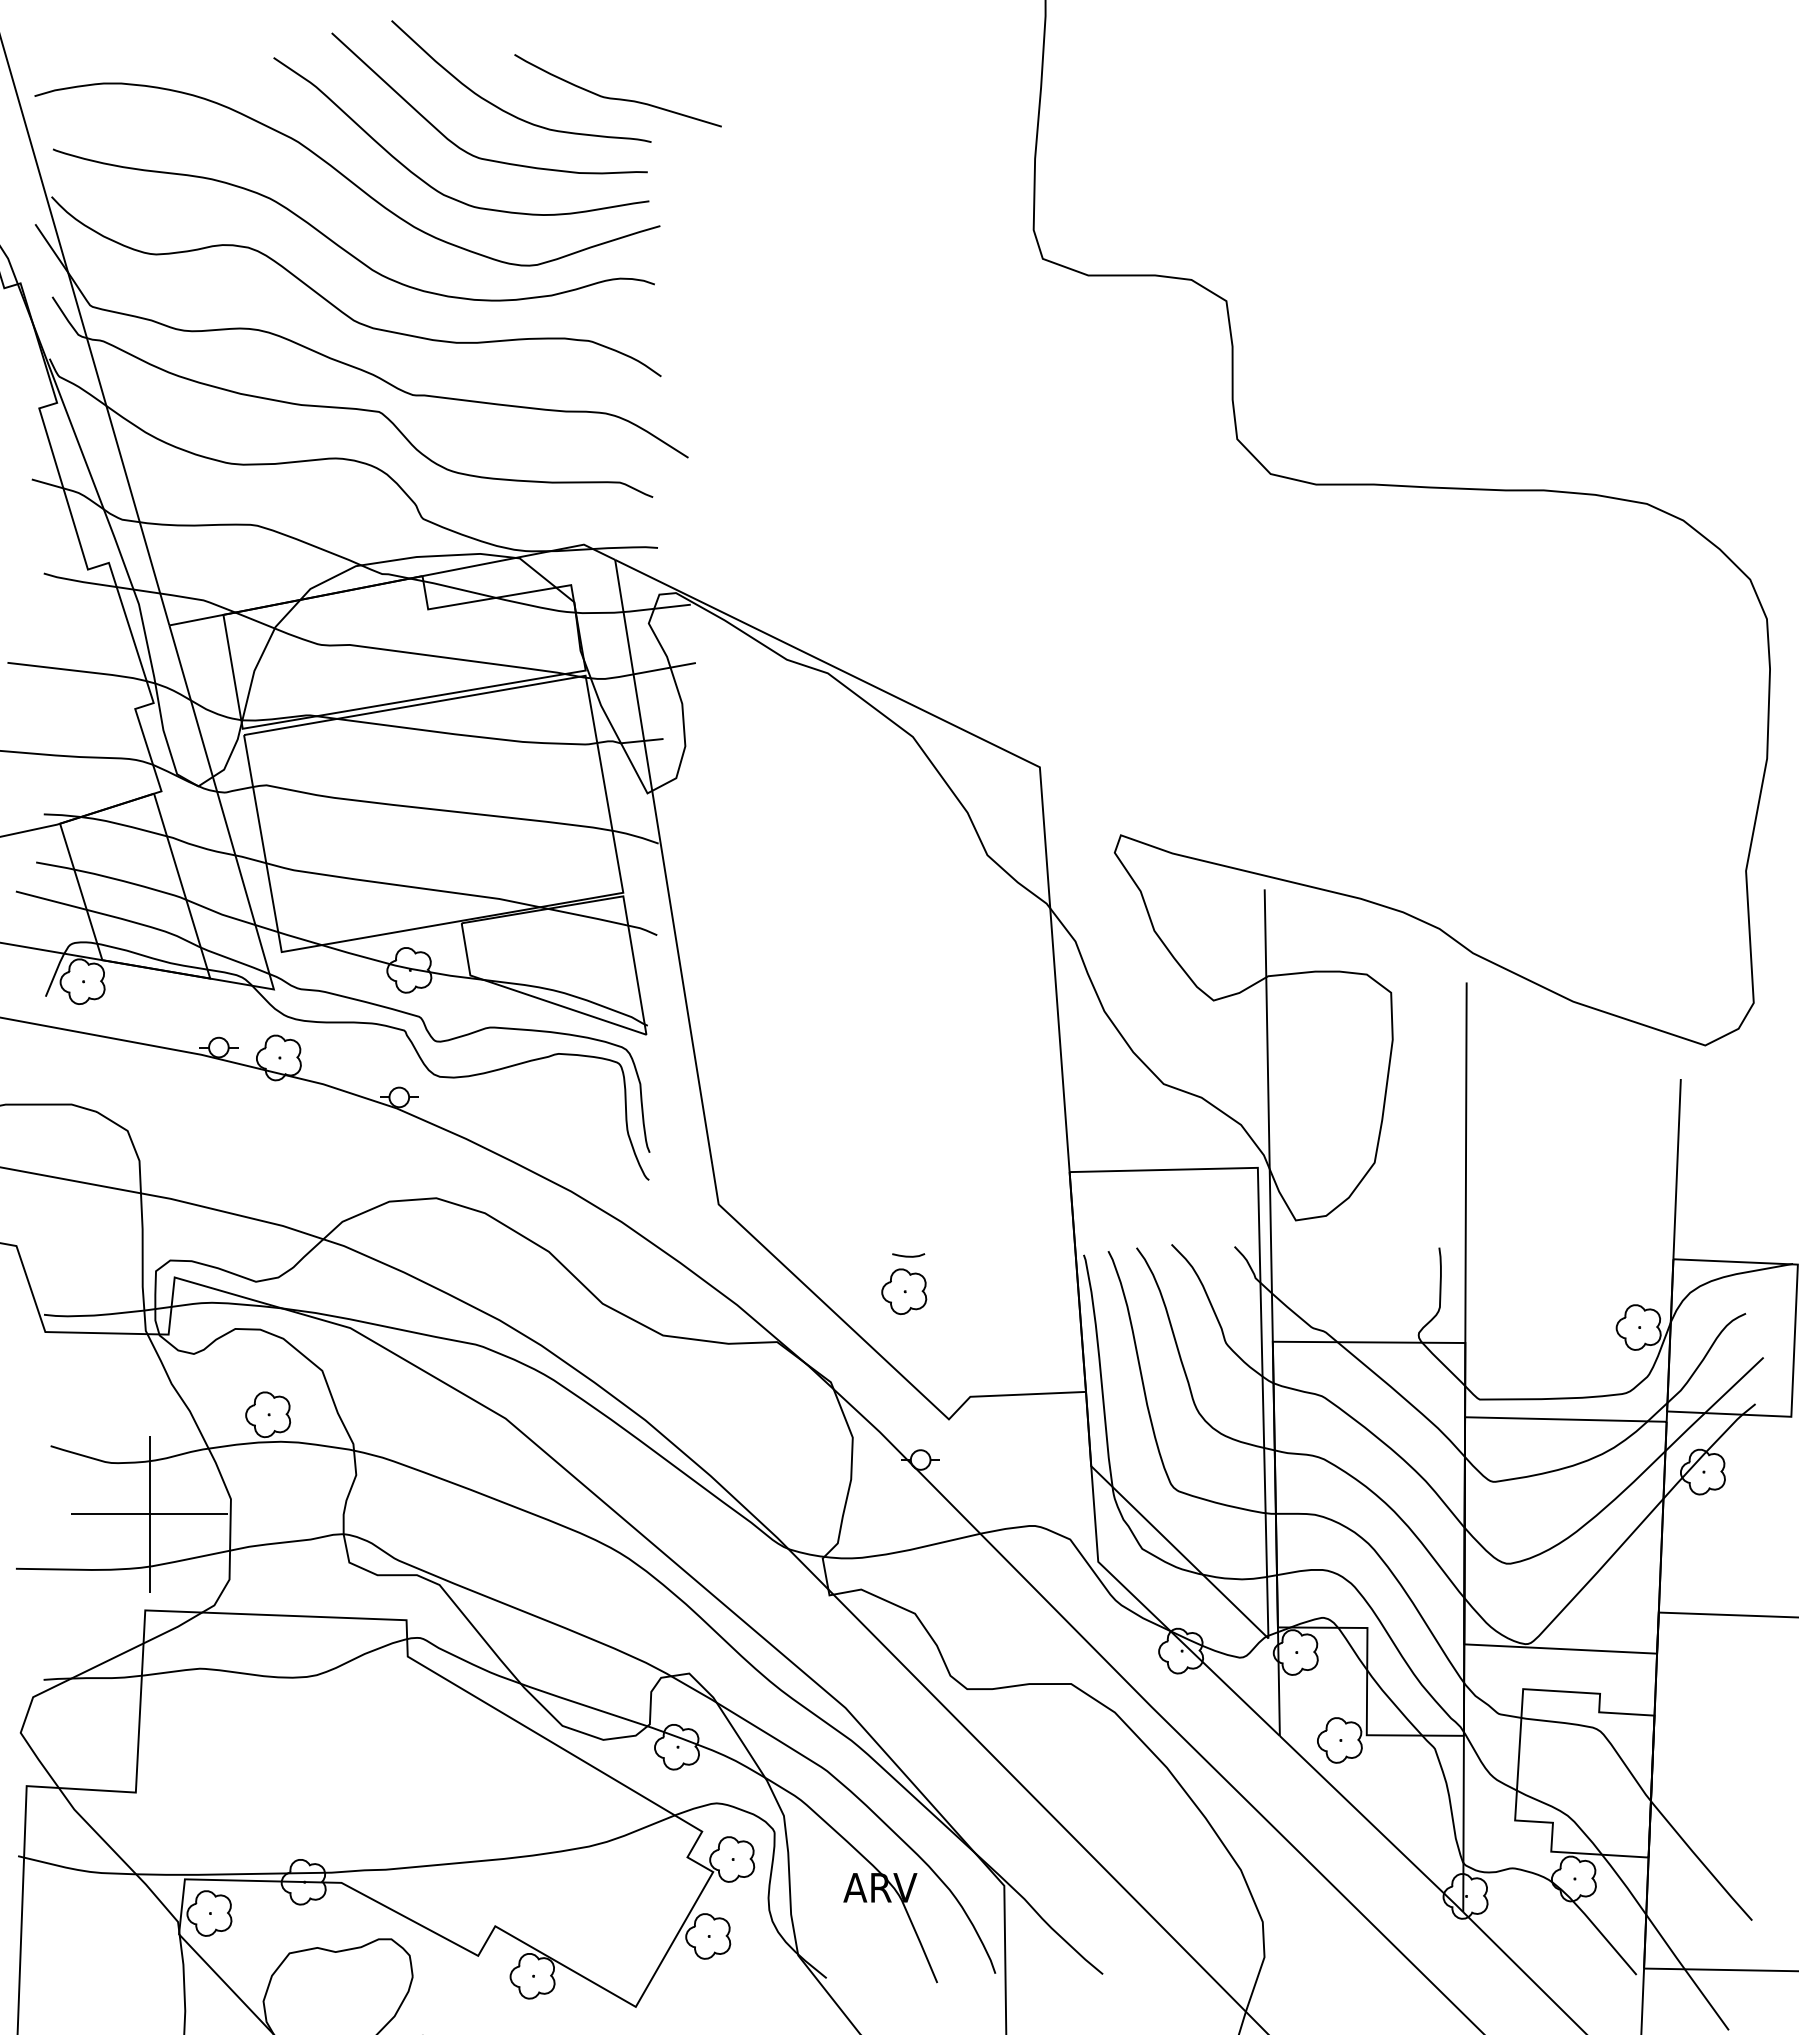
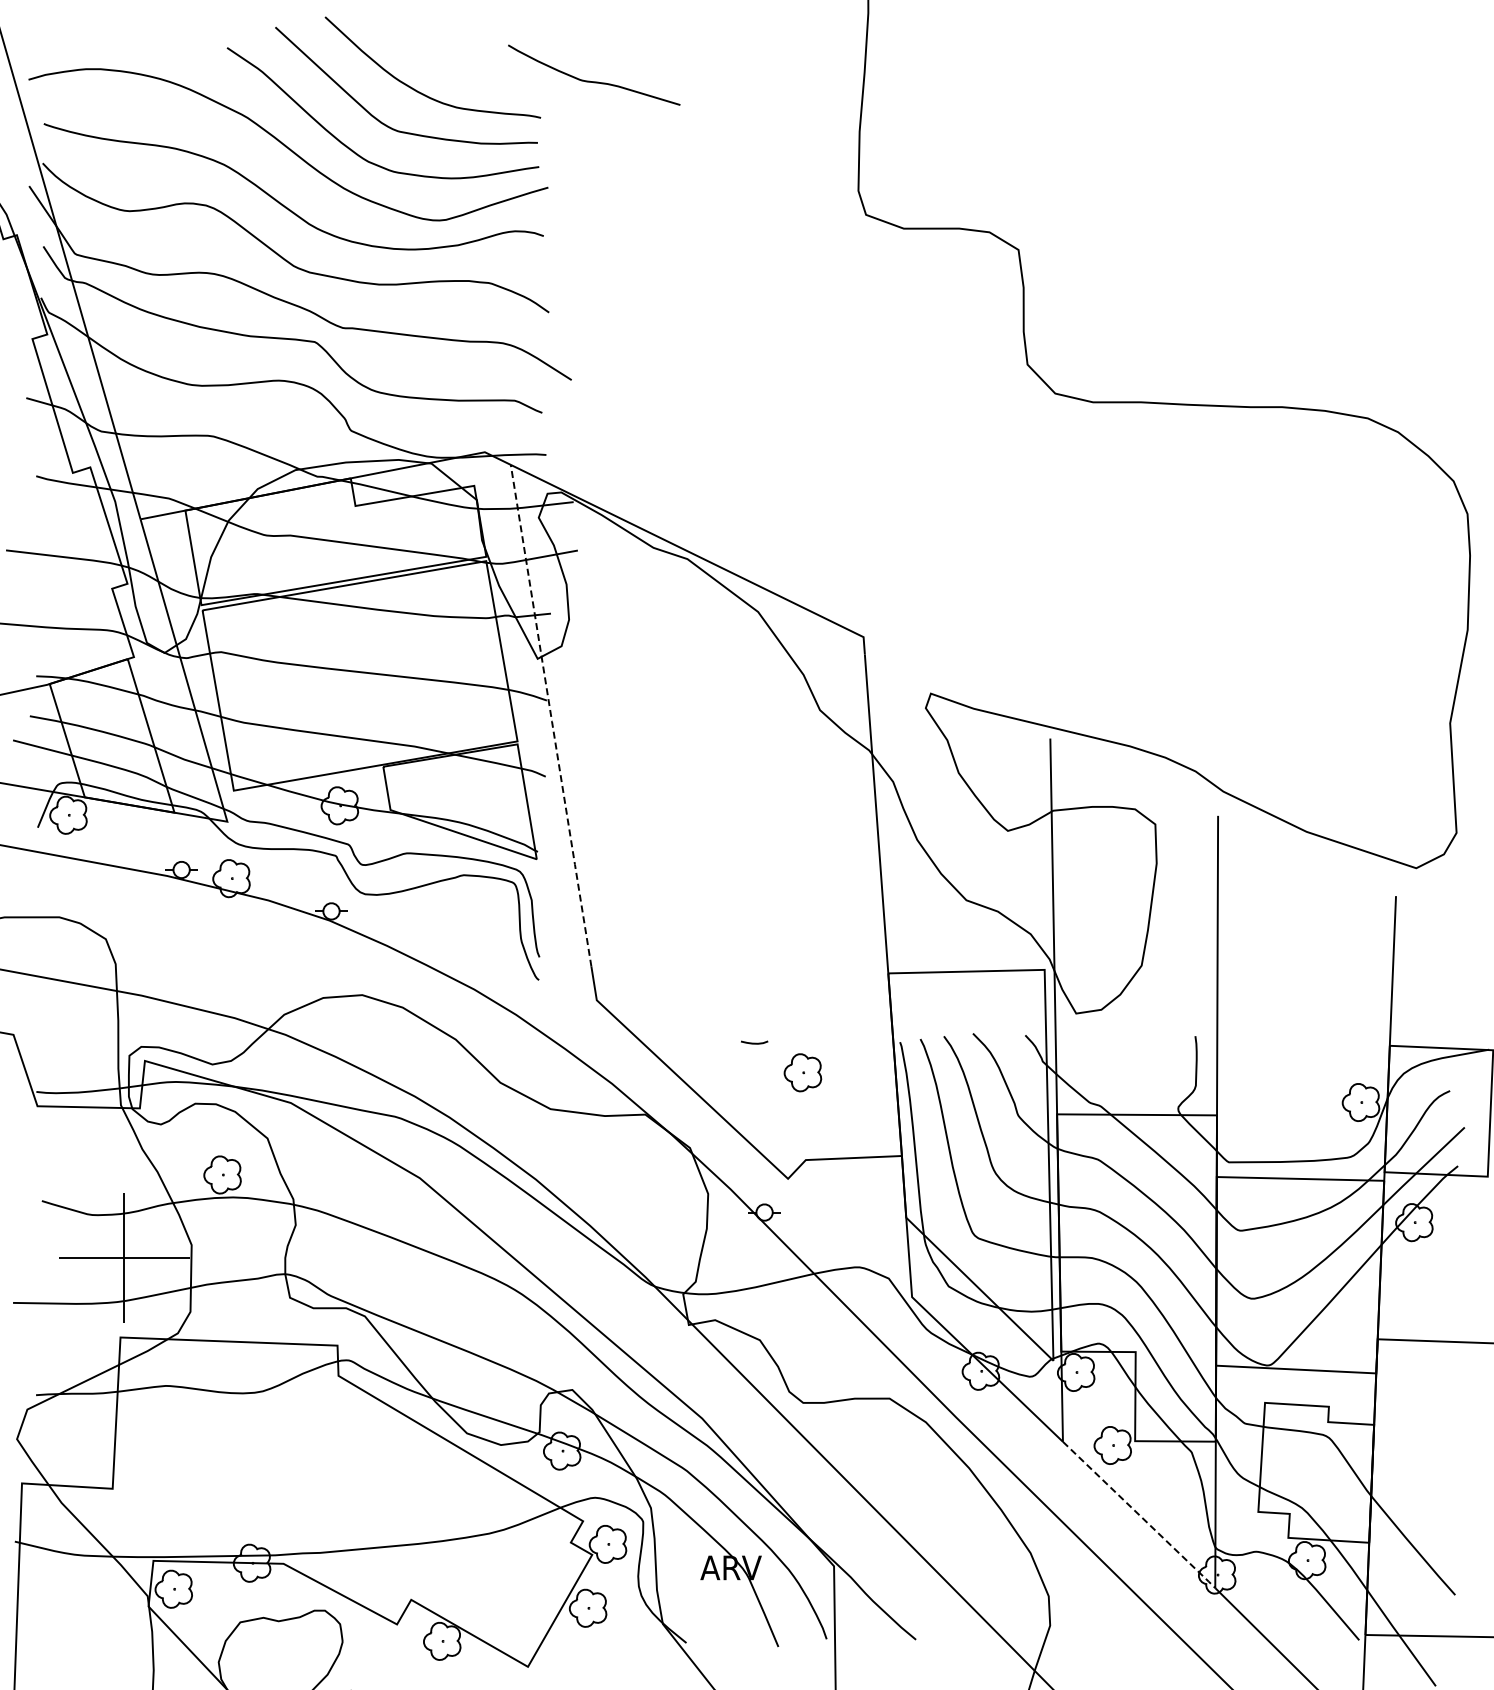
curve: (618, 98) -> (594, 81), moved
line: (664, 862) -> (551, 716), solid -> dashed
part: (903, 1291) -> (802, 1072), moved
line: (1372, 1824) -> (1139, 1515), solid -> dashed

